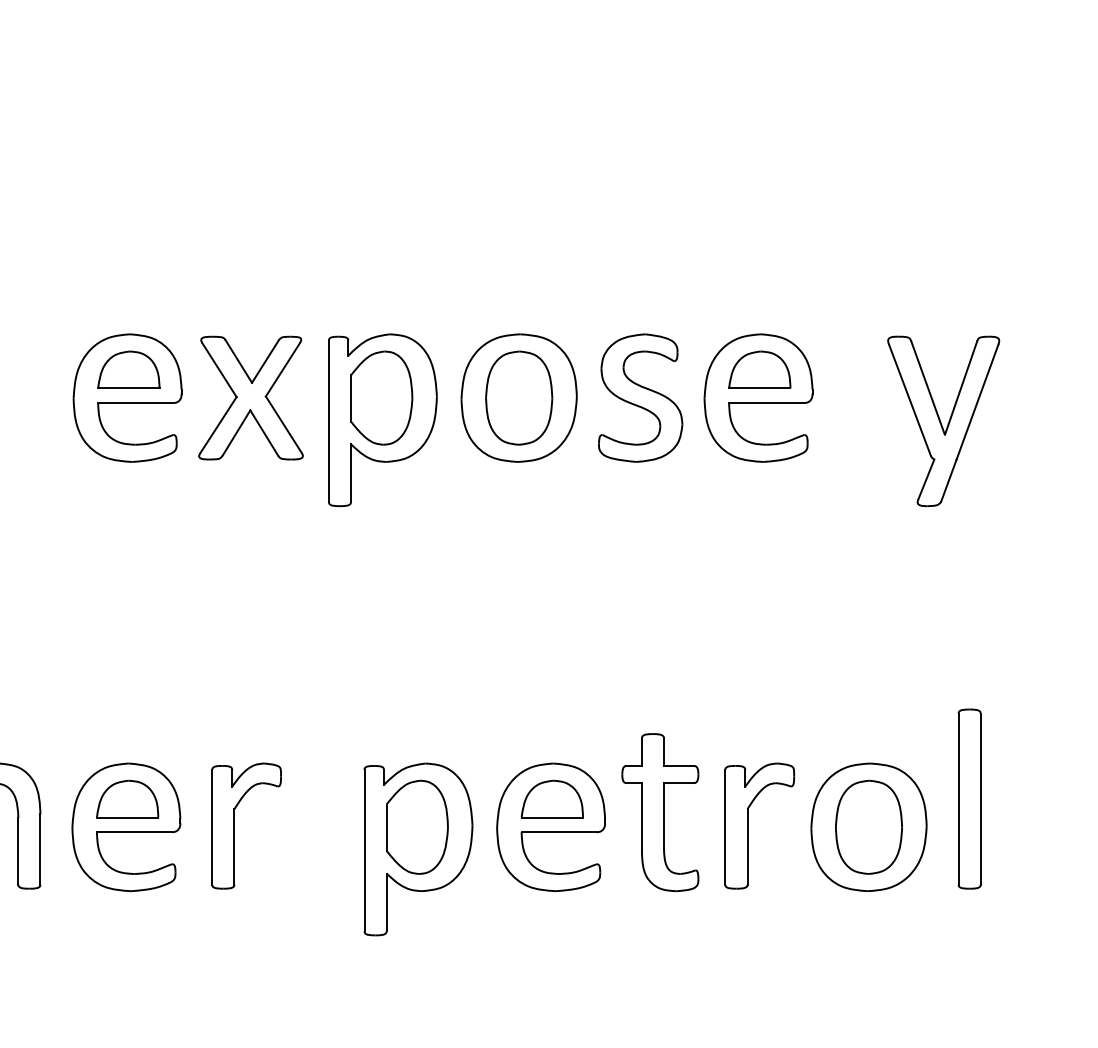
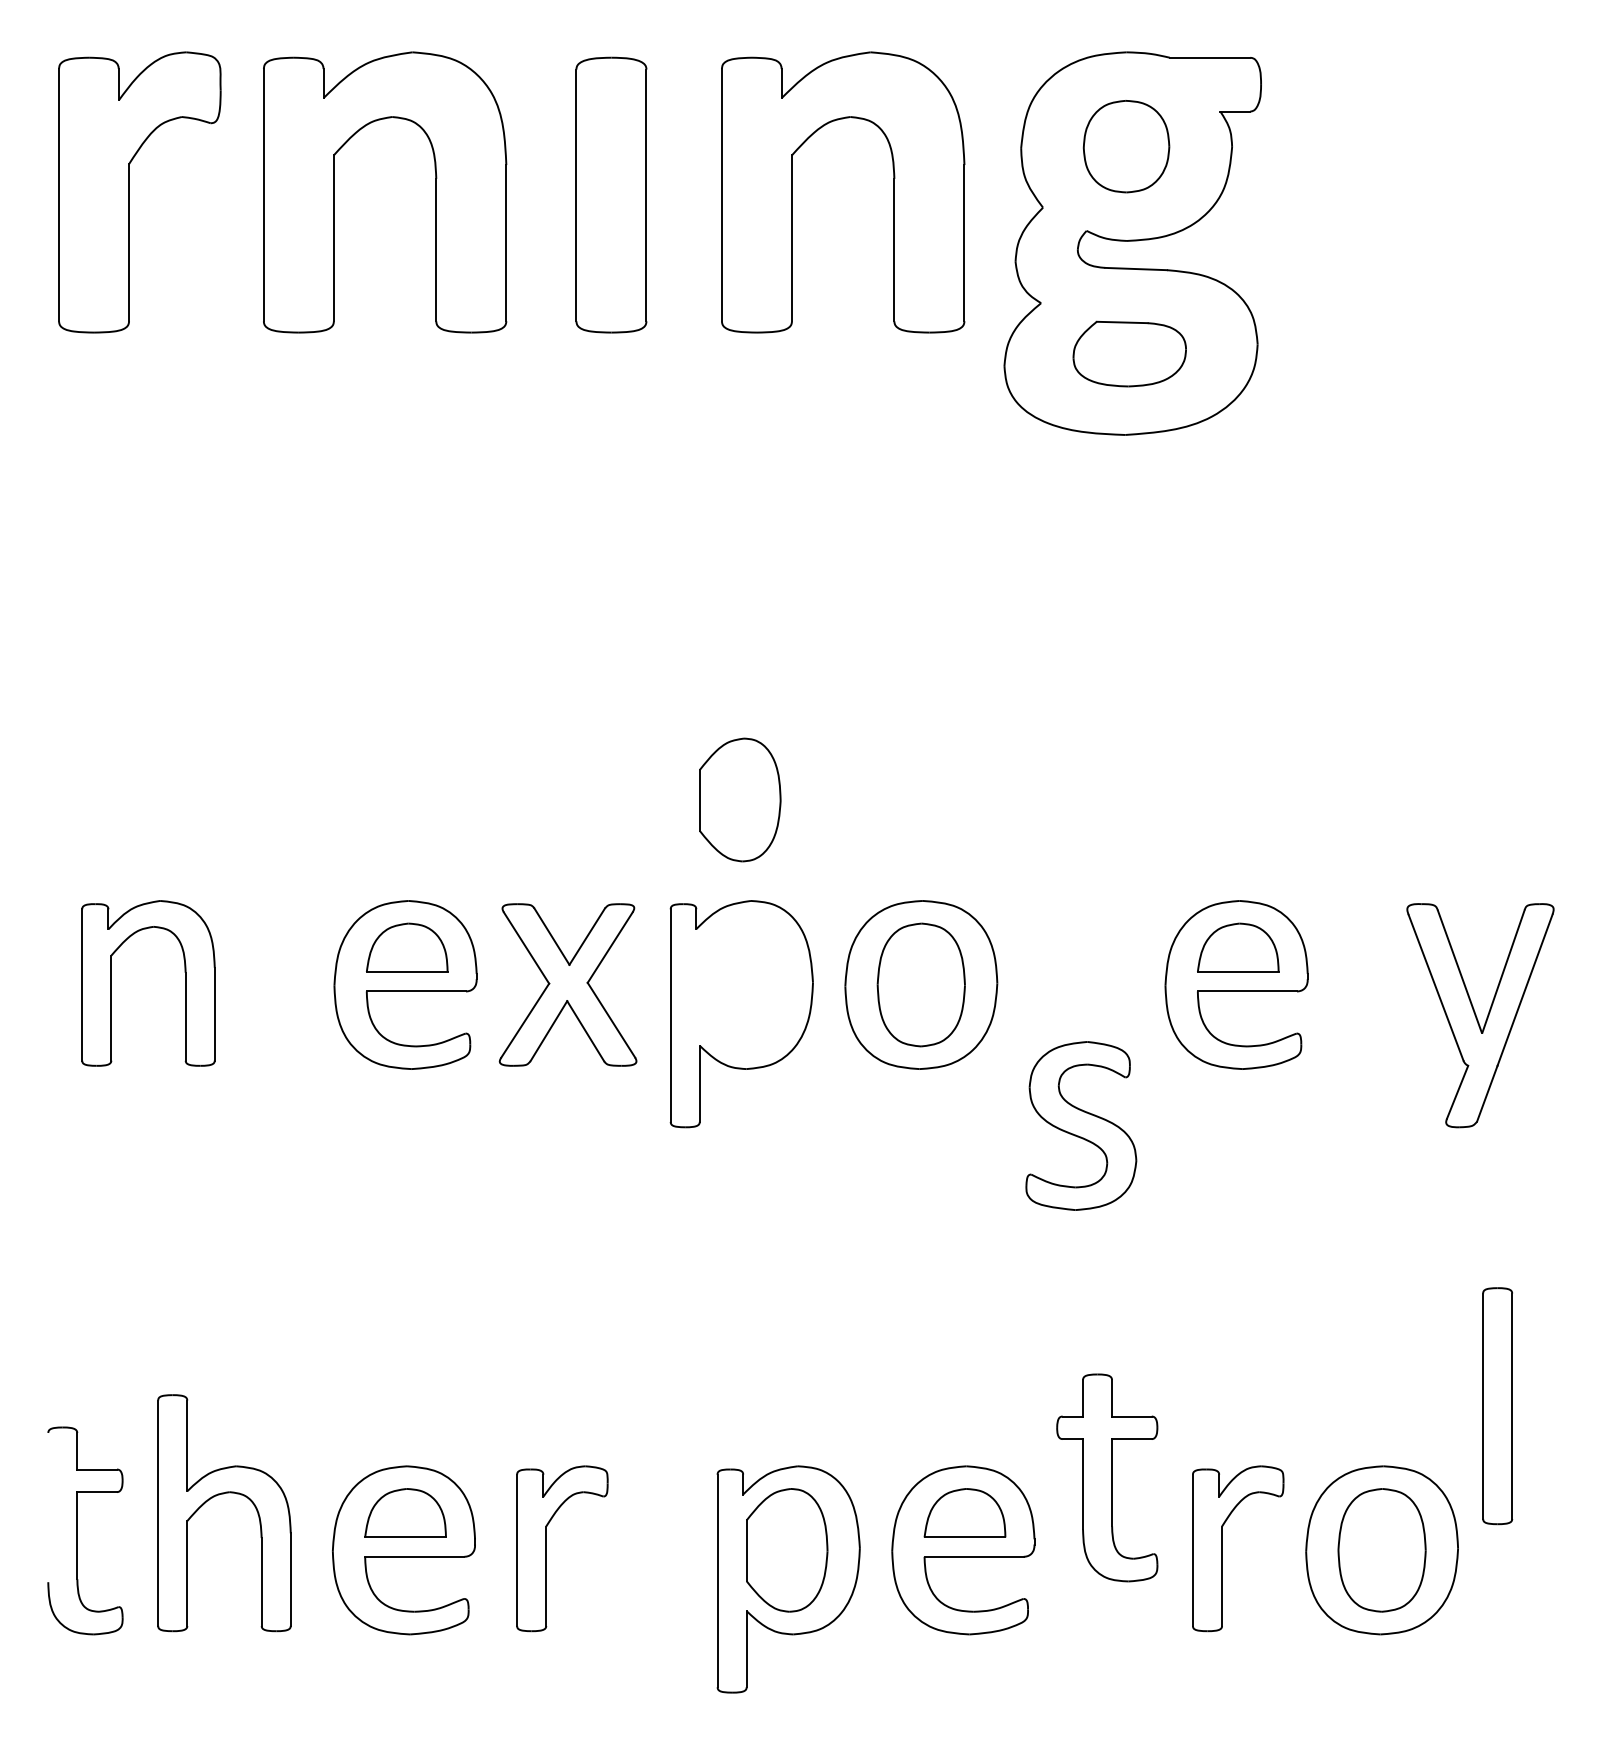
part: (381, 397) -> (740, 799), moved
part: (640, 397) -> (1081, 1125), moved
part: (969, 799) -> (1497, 1406), moved
part: (660, 812) -> (1107, 1477), moved

